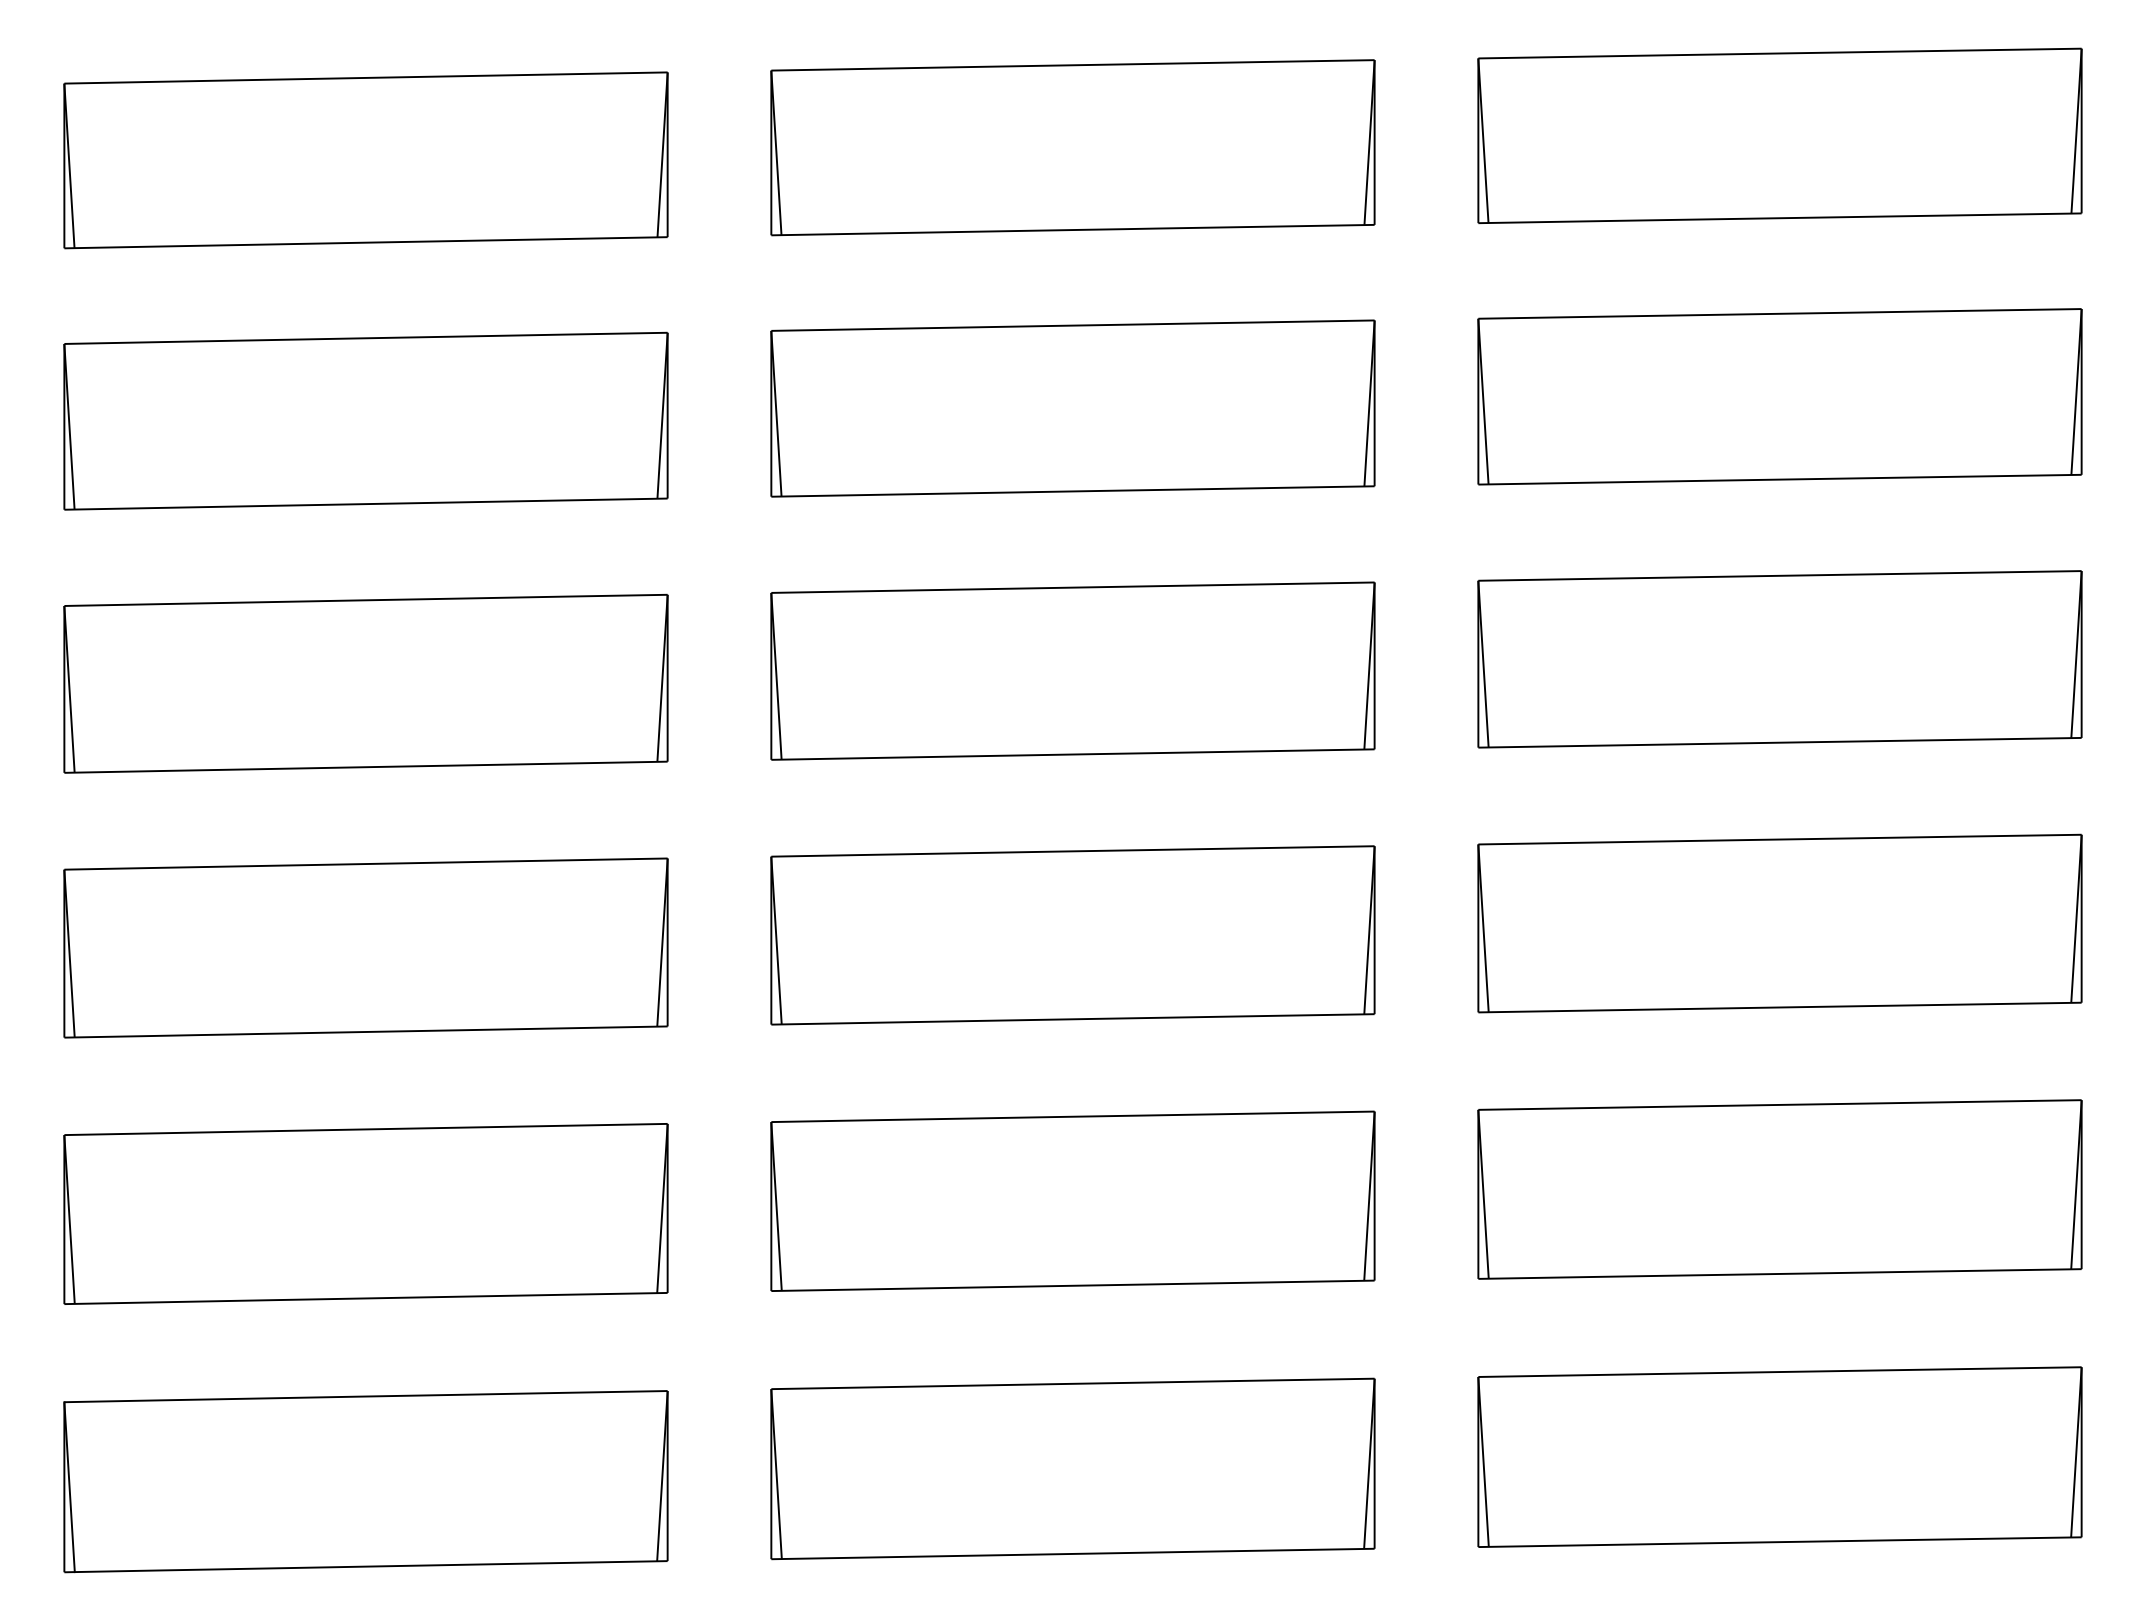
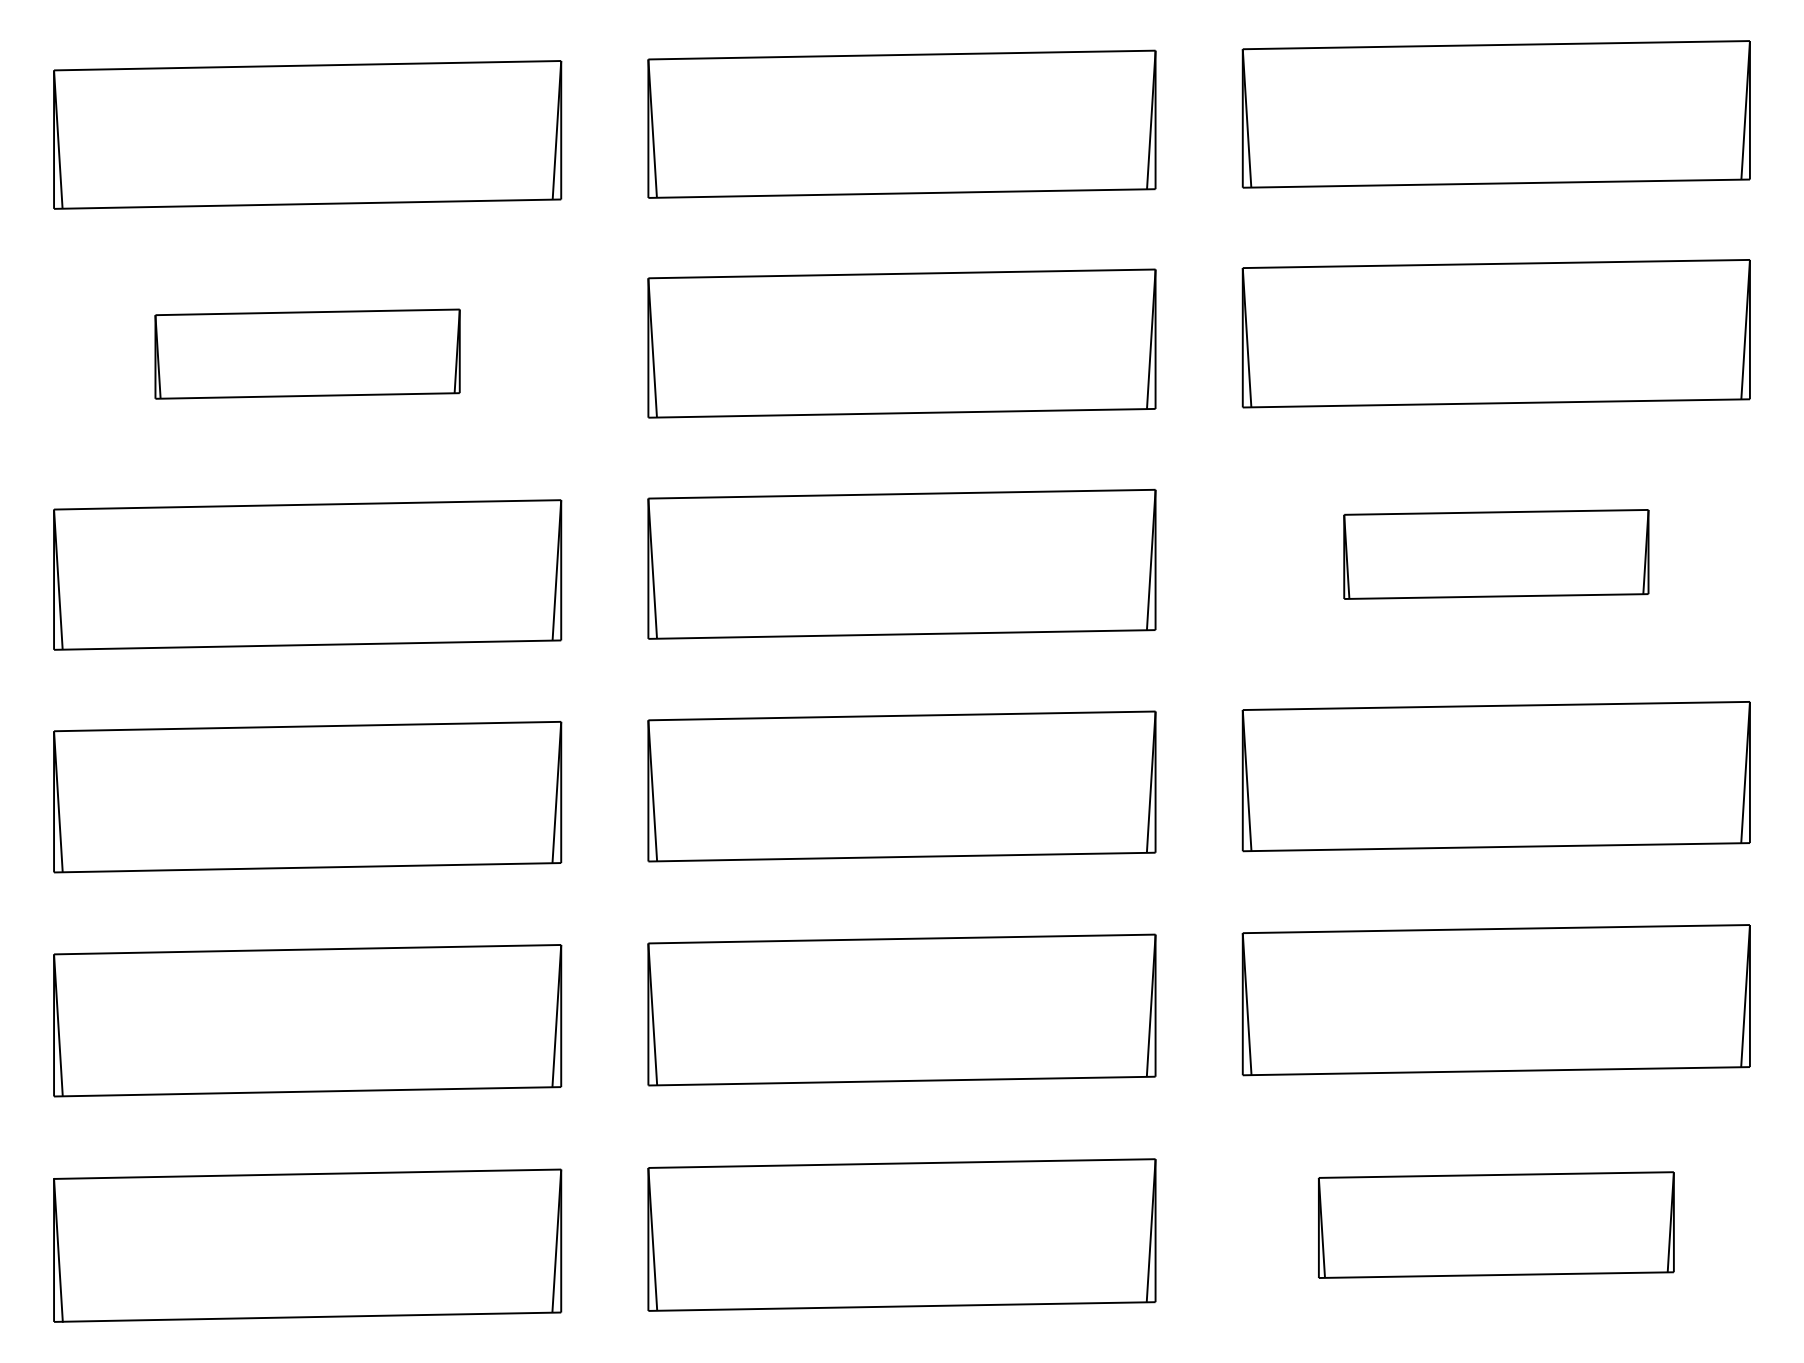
part: (365, 420) -> (307, 353), size x0.6
part: (1779, 659) -> (1495, 554), size x0.6
part: (1779, 1456) -> (1495, 1224), size x0.7

